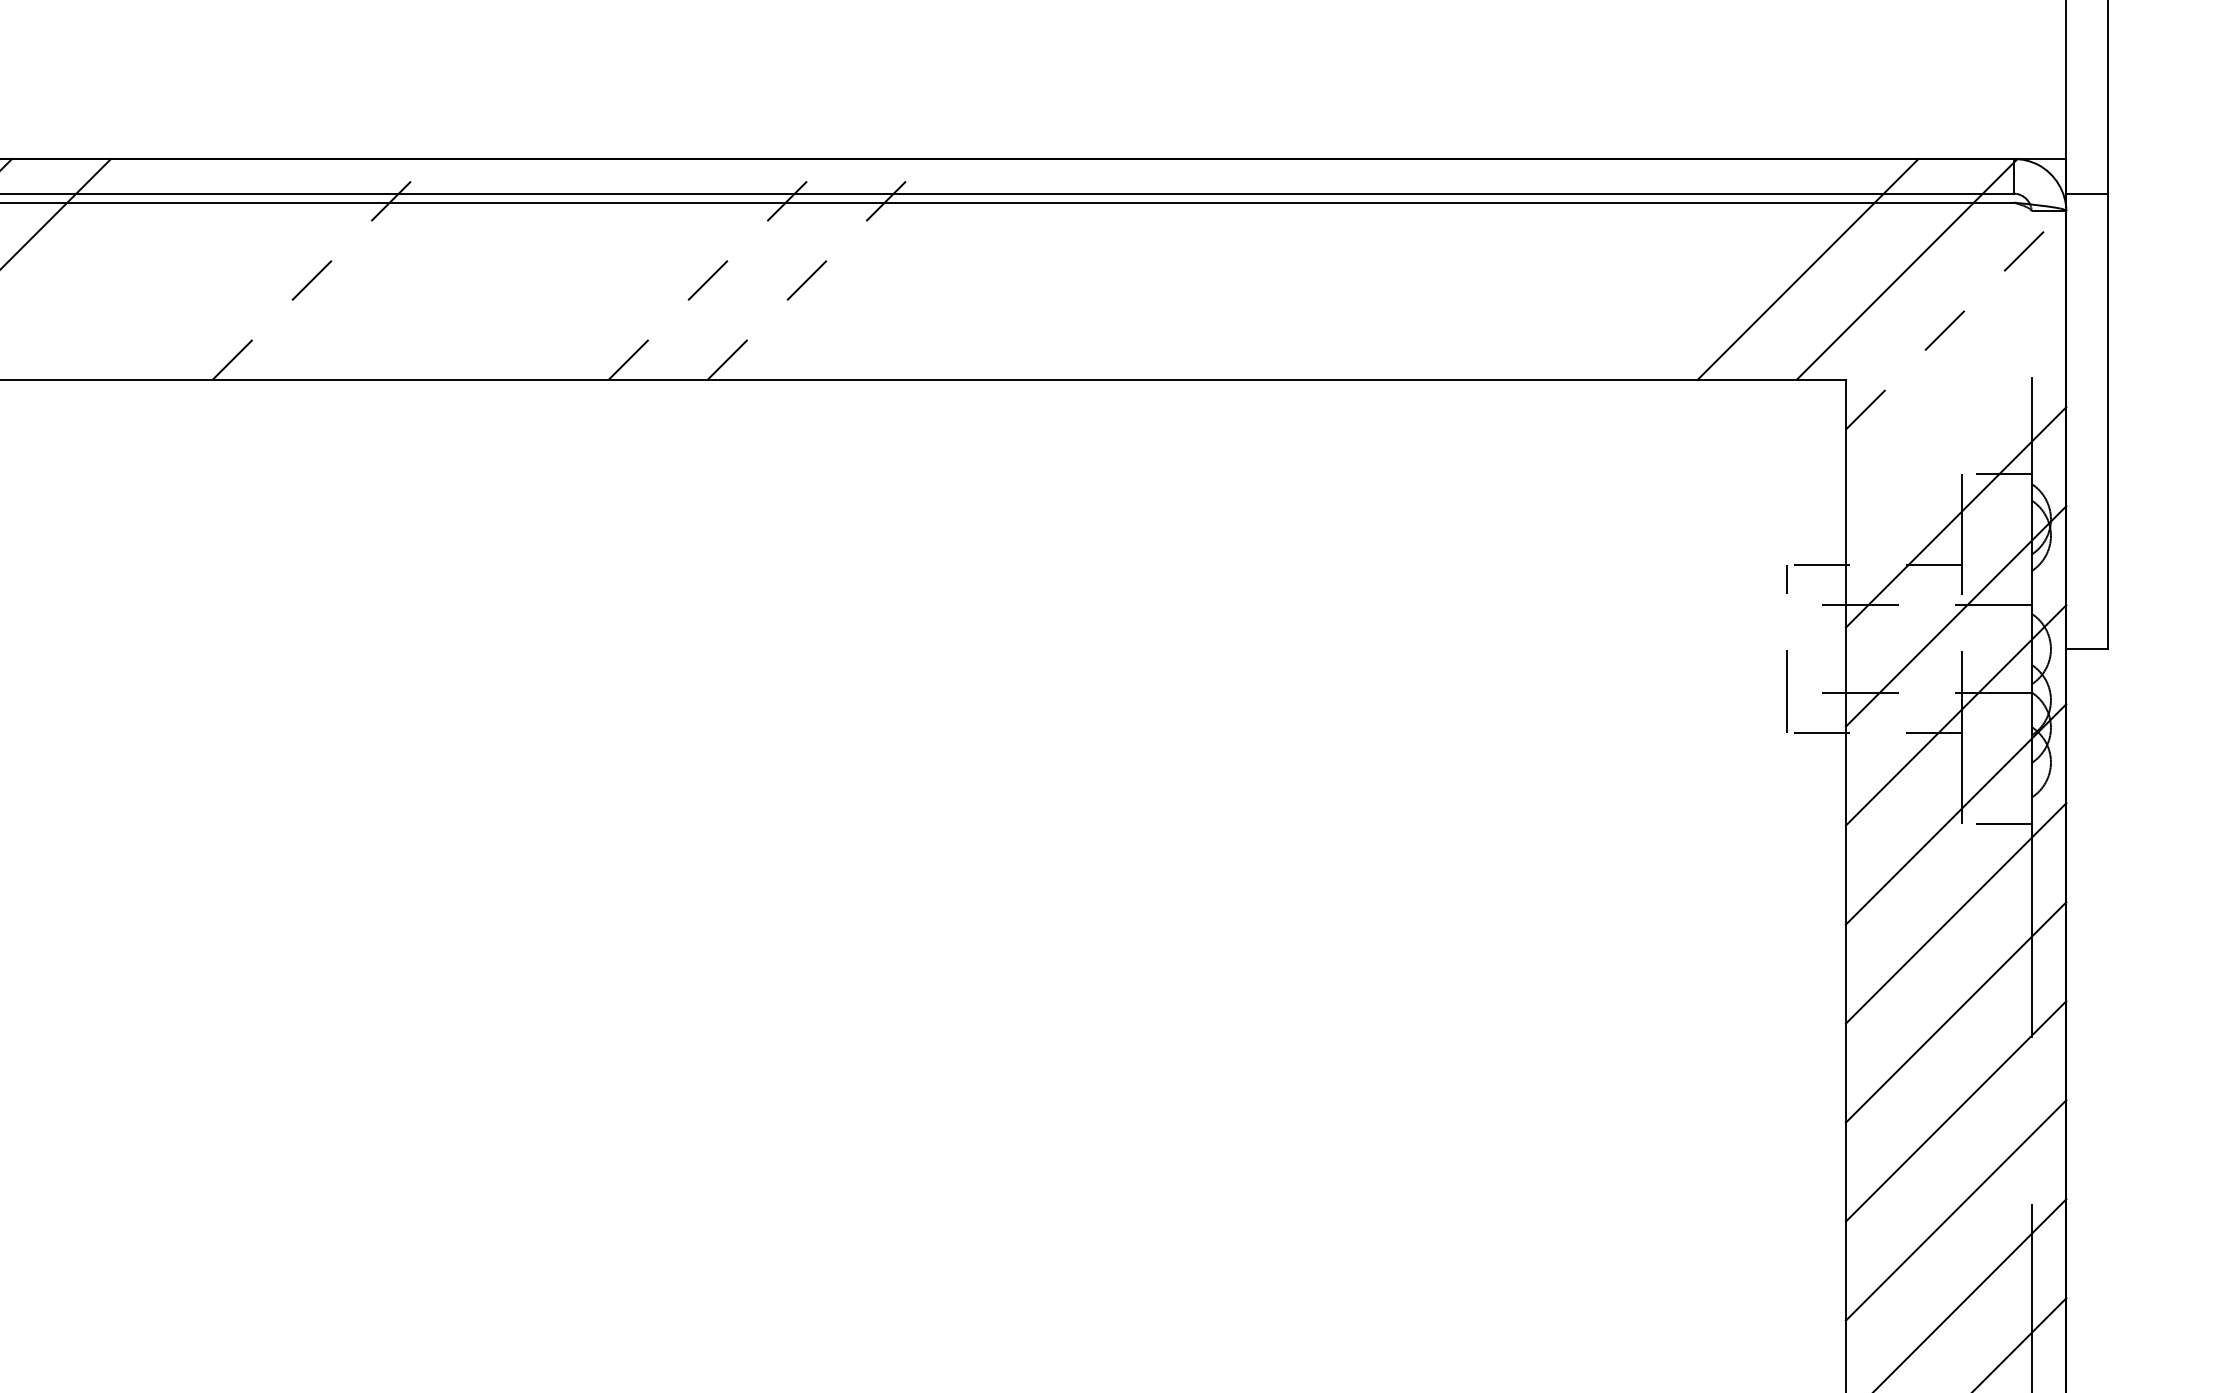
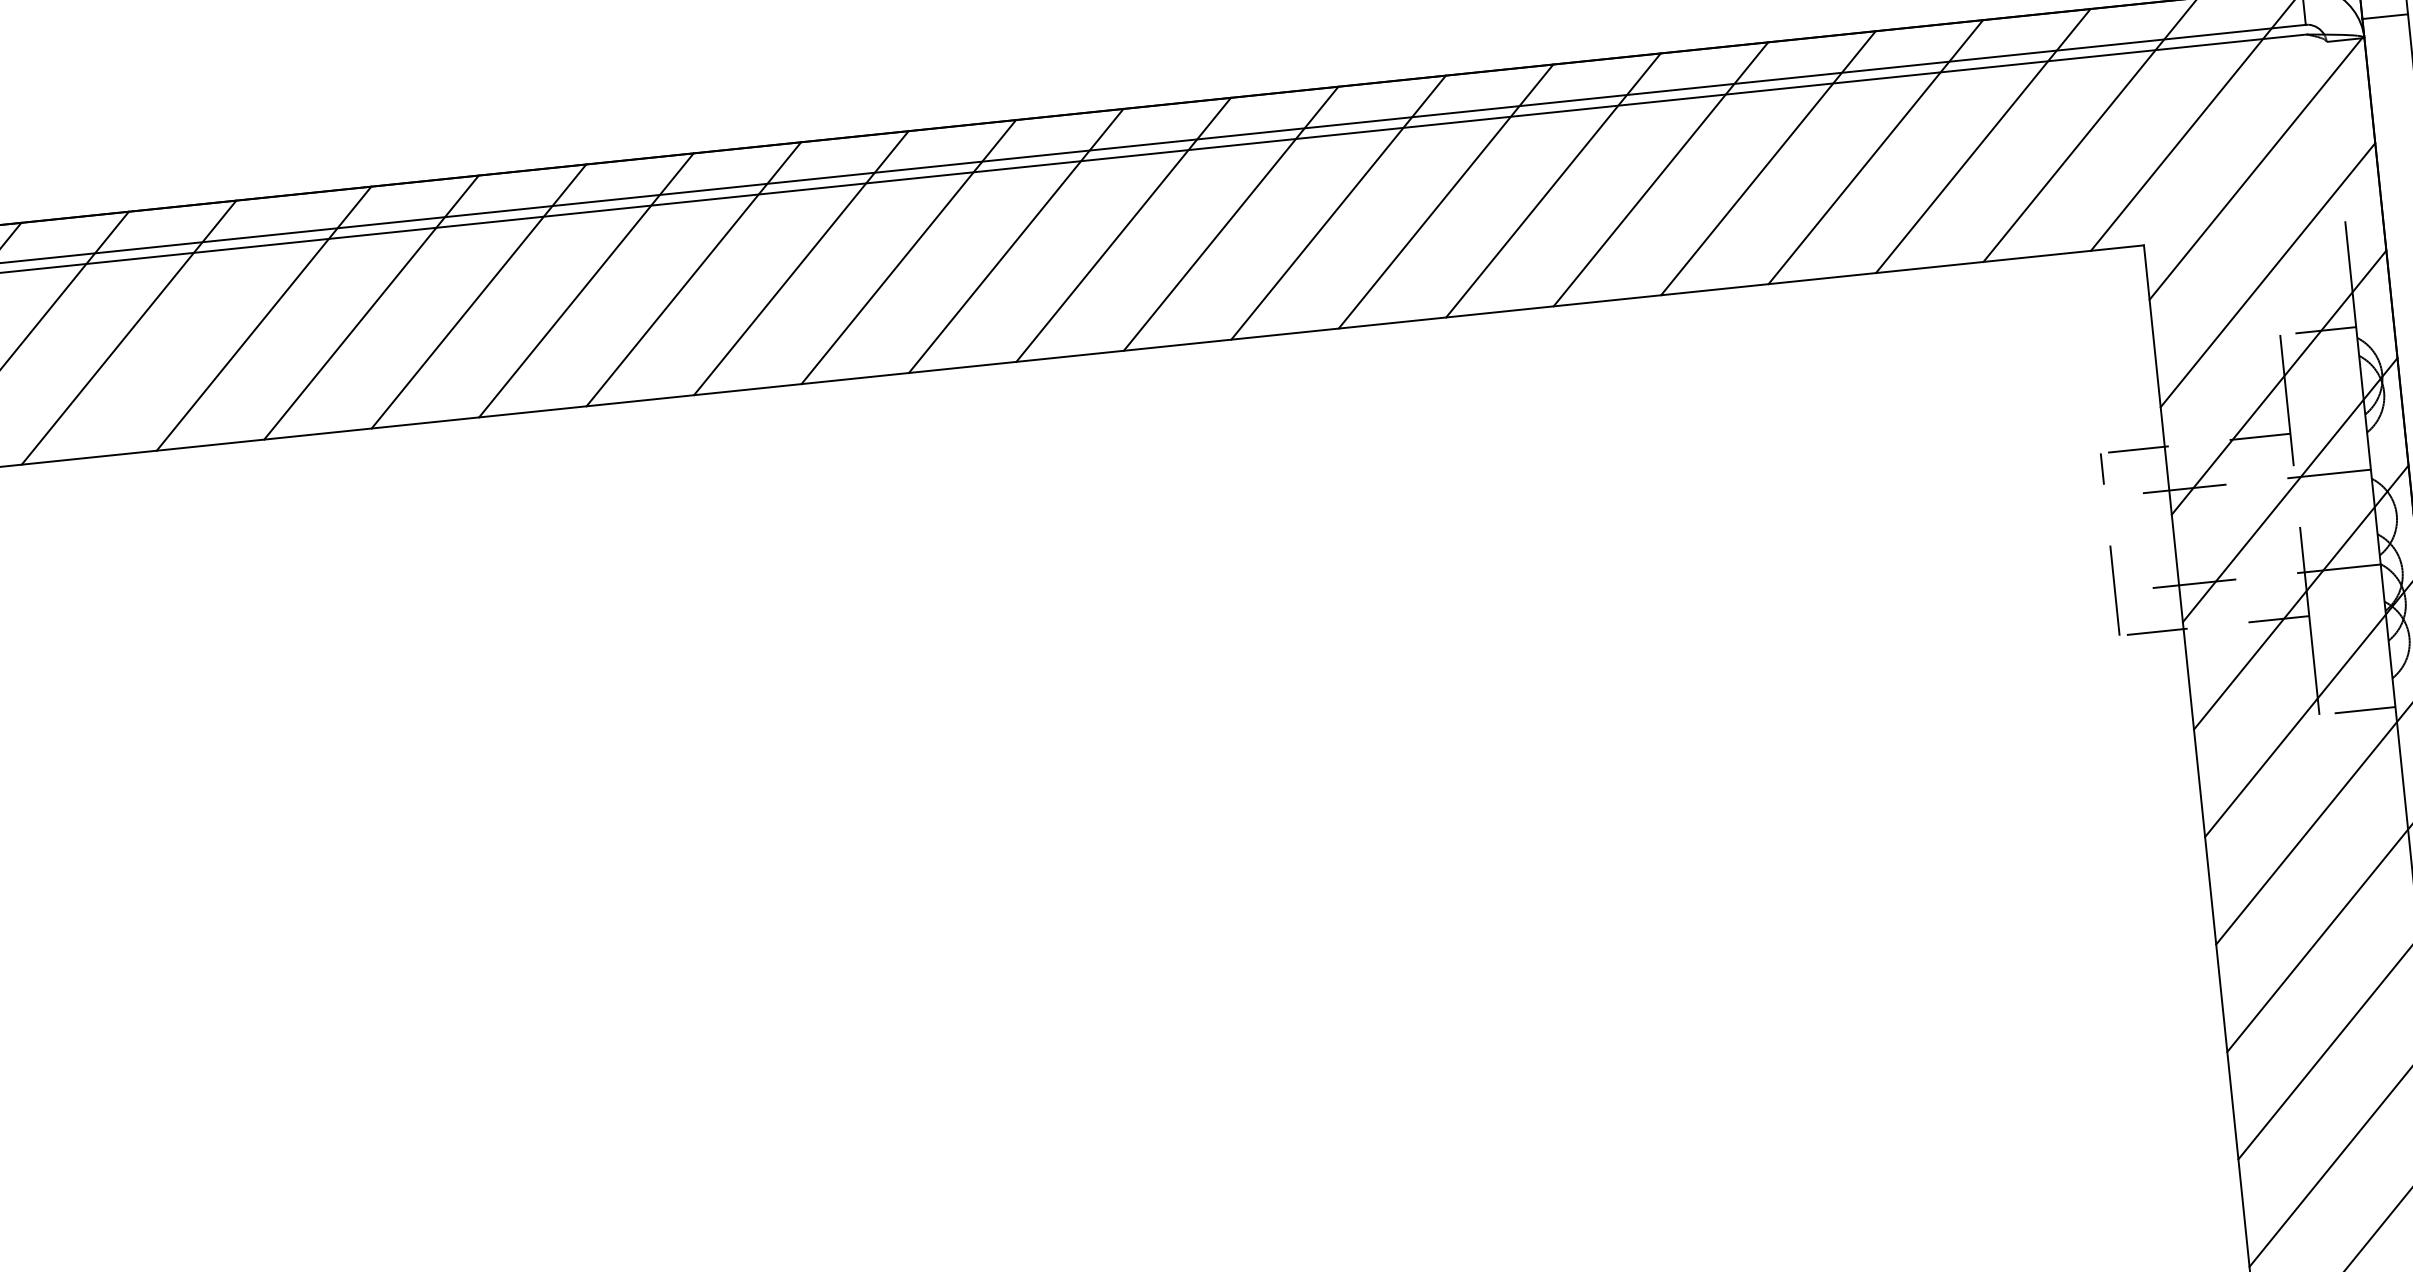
line: (124, 269) -> (263, 319), added
line: (223, 269) -> (370, 307), added
line: (323, 269) -> (479, 296), dashed -> solid
line: (421, 269) -> (585, 285), added
line: (520, 269) -> (693, 274), added
line: (619, 269) -> (800, 263), added
line: (719, 269) -> (909, 252), dashed -> solid
line: (818, 269) -> (1016, 241), dashed -> solid
line: (916, 269) -> (1122, 230), added
line: (1015, 269) -> (1230, 219), added
line: (1115, 269) -> (1338, 207), added
line: (1213, 269) -> (1445, 196), added
line: (1312, 269) -> (1552, 185), added
line: (1412, 269) -> (1661, 174), added
line: (1511, 269) -> (1768, 163), added
line: (1609, 269) -> (1875, 152), added
line: (1709, 269) -> (1983, 141), added
line: (1956, 319) -> (2257, 167), dashed -> solid
line: (1955, 418) -> (2267, 275), added

